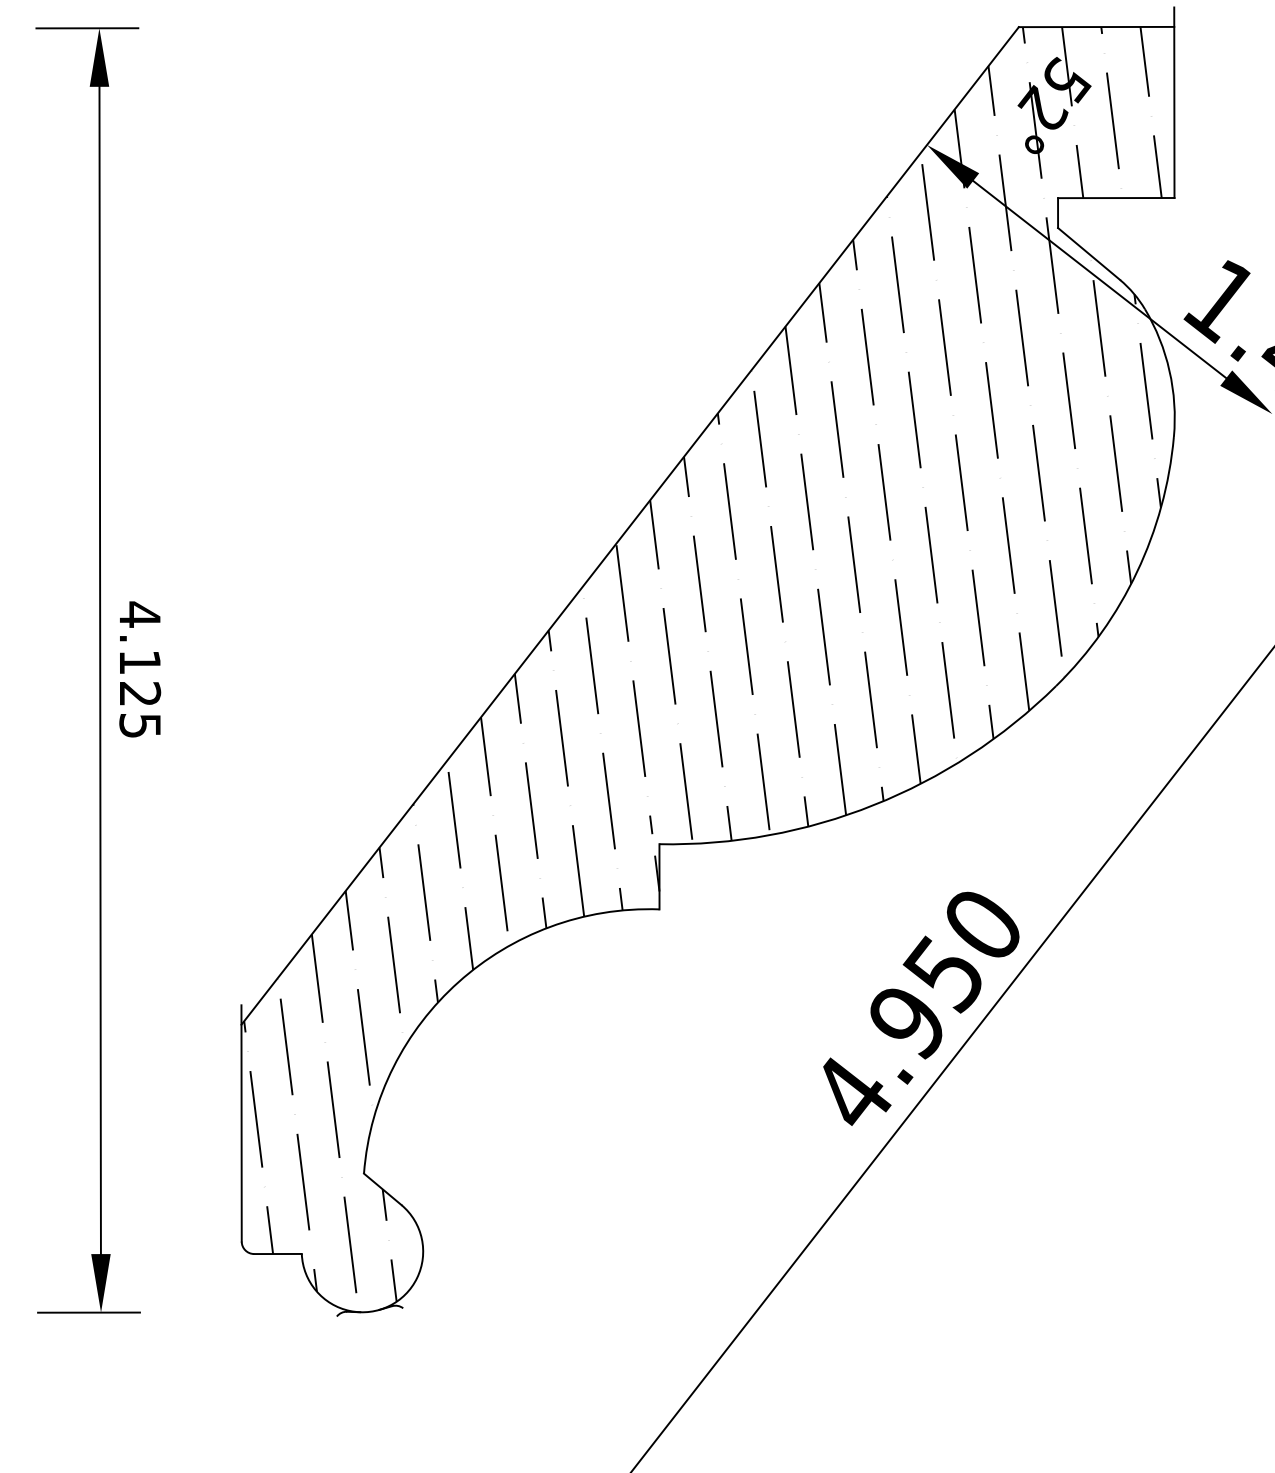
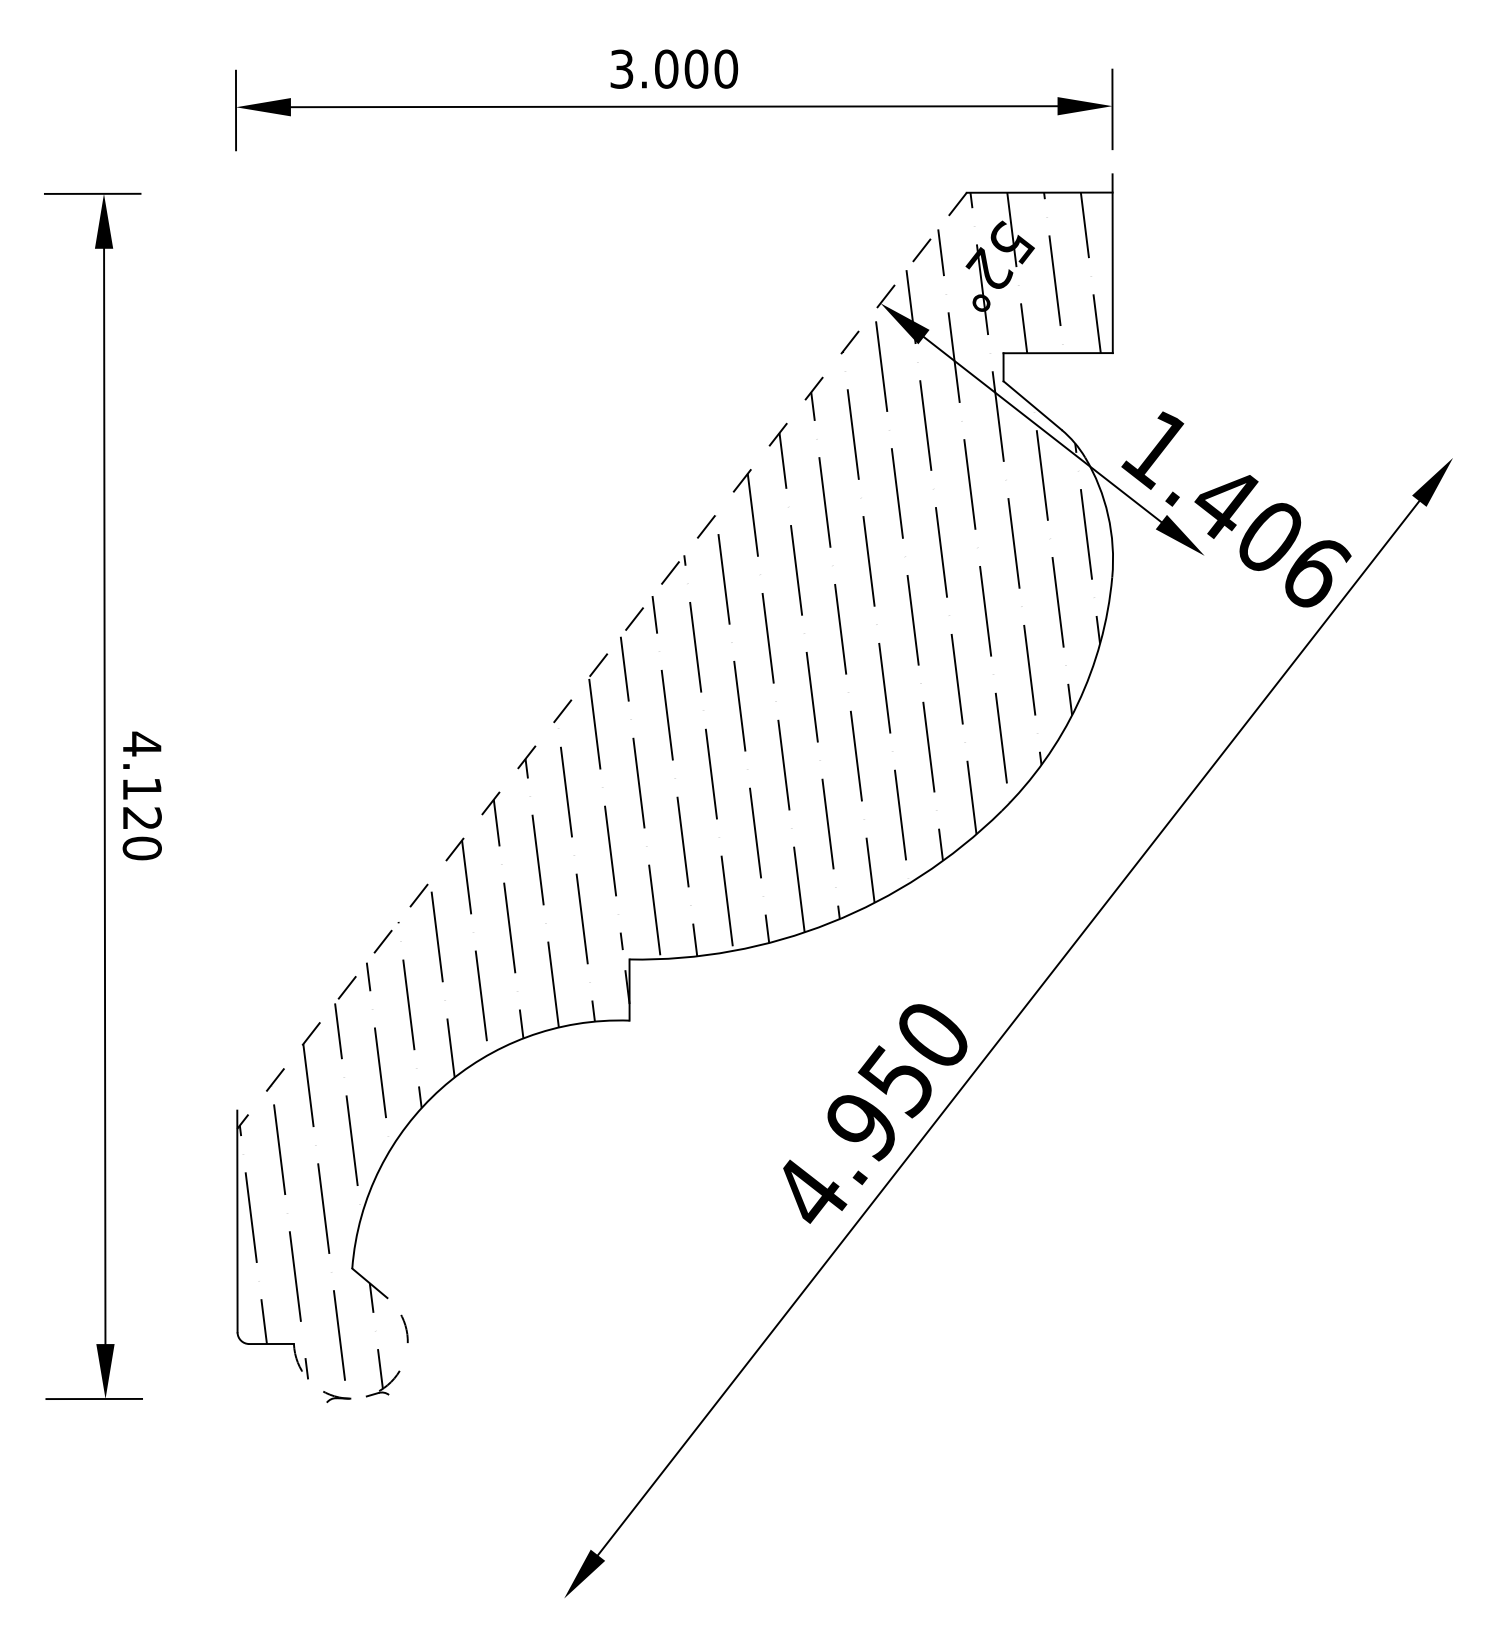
line: (629, 526) -> (601, 661), solid -> dashed
text: (139, 725) -> (141, 848), 4.125 -> 4.120
arc: (388, 1305) -> (375, 1392), solid -> dashed

